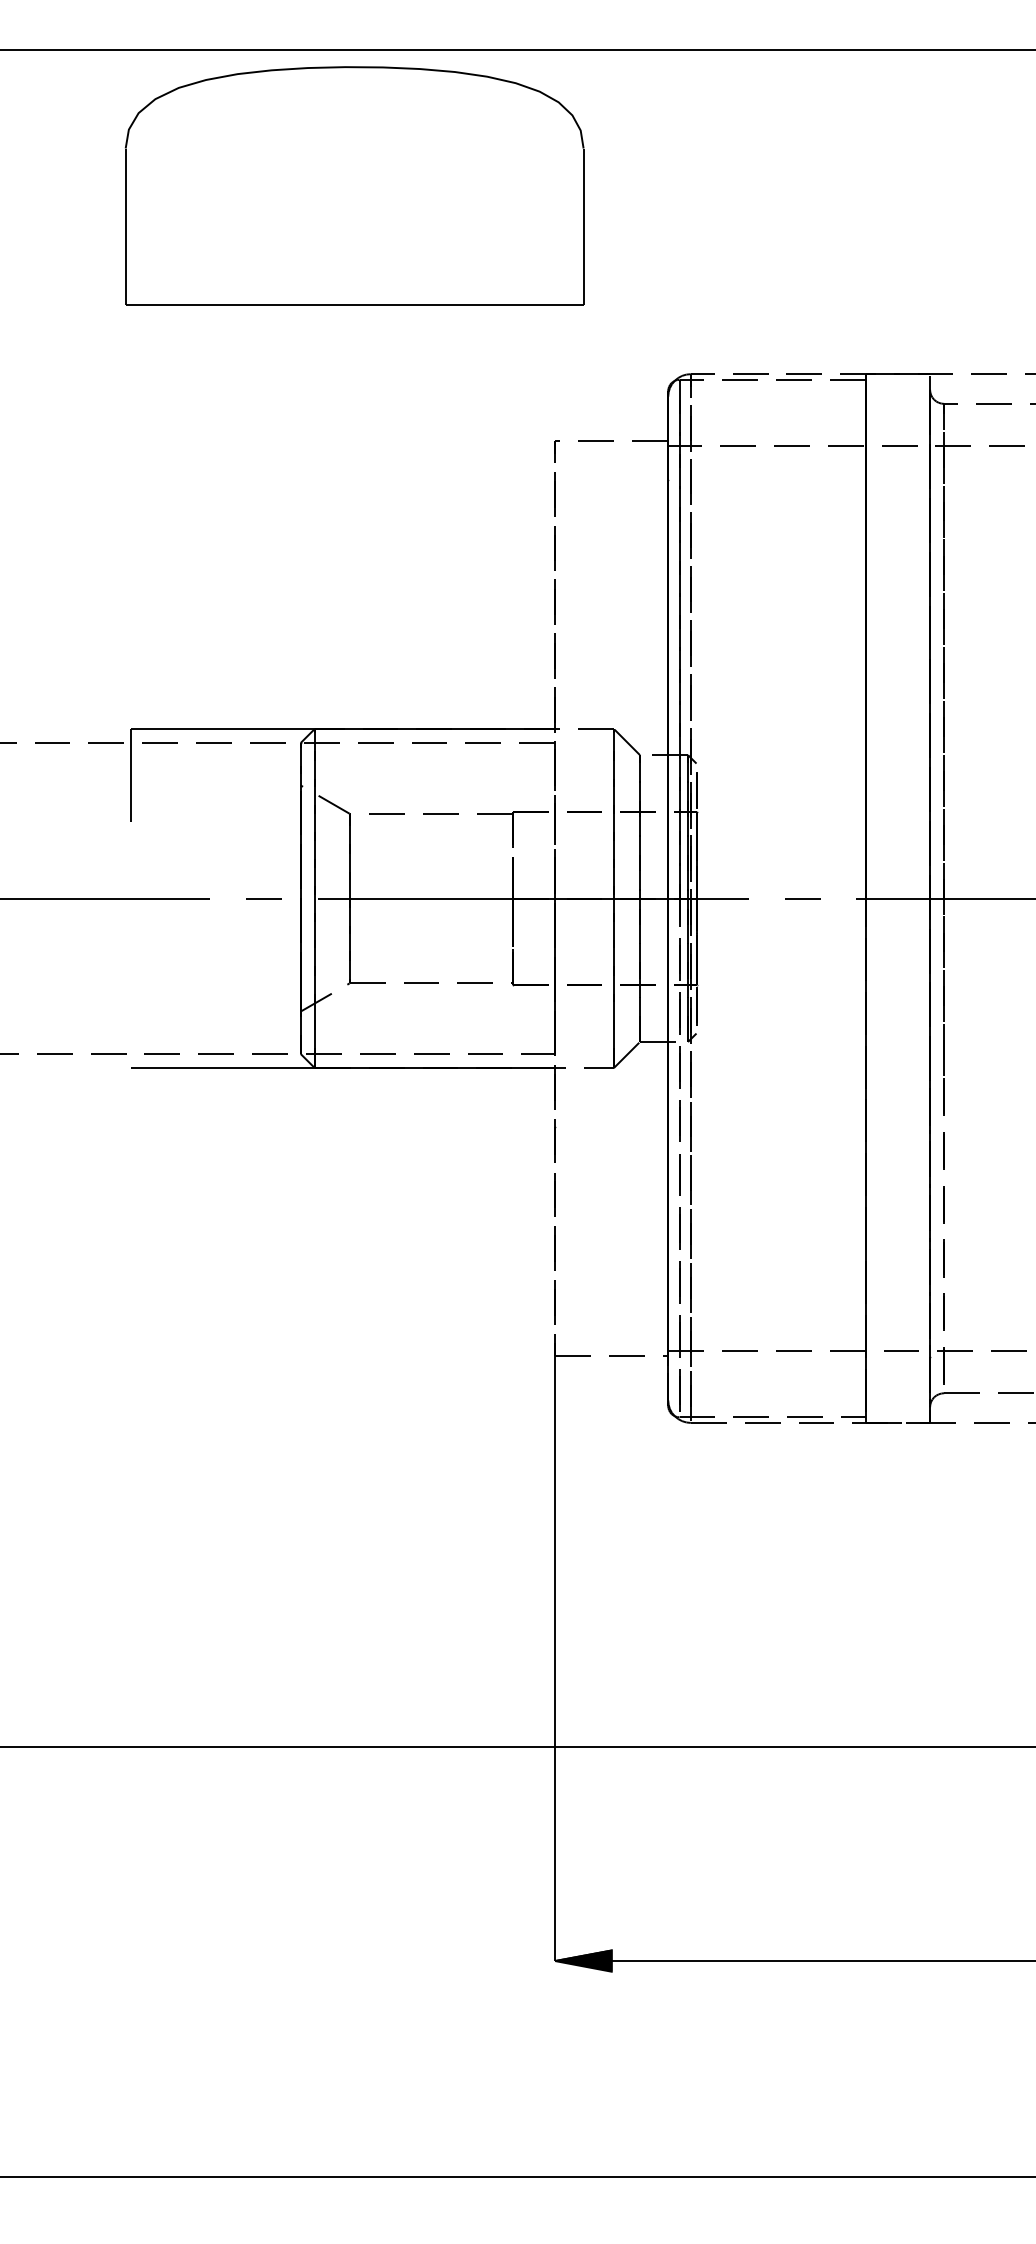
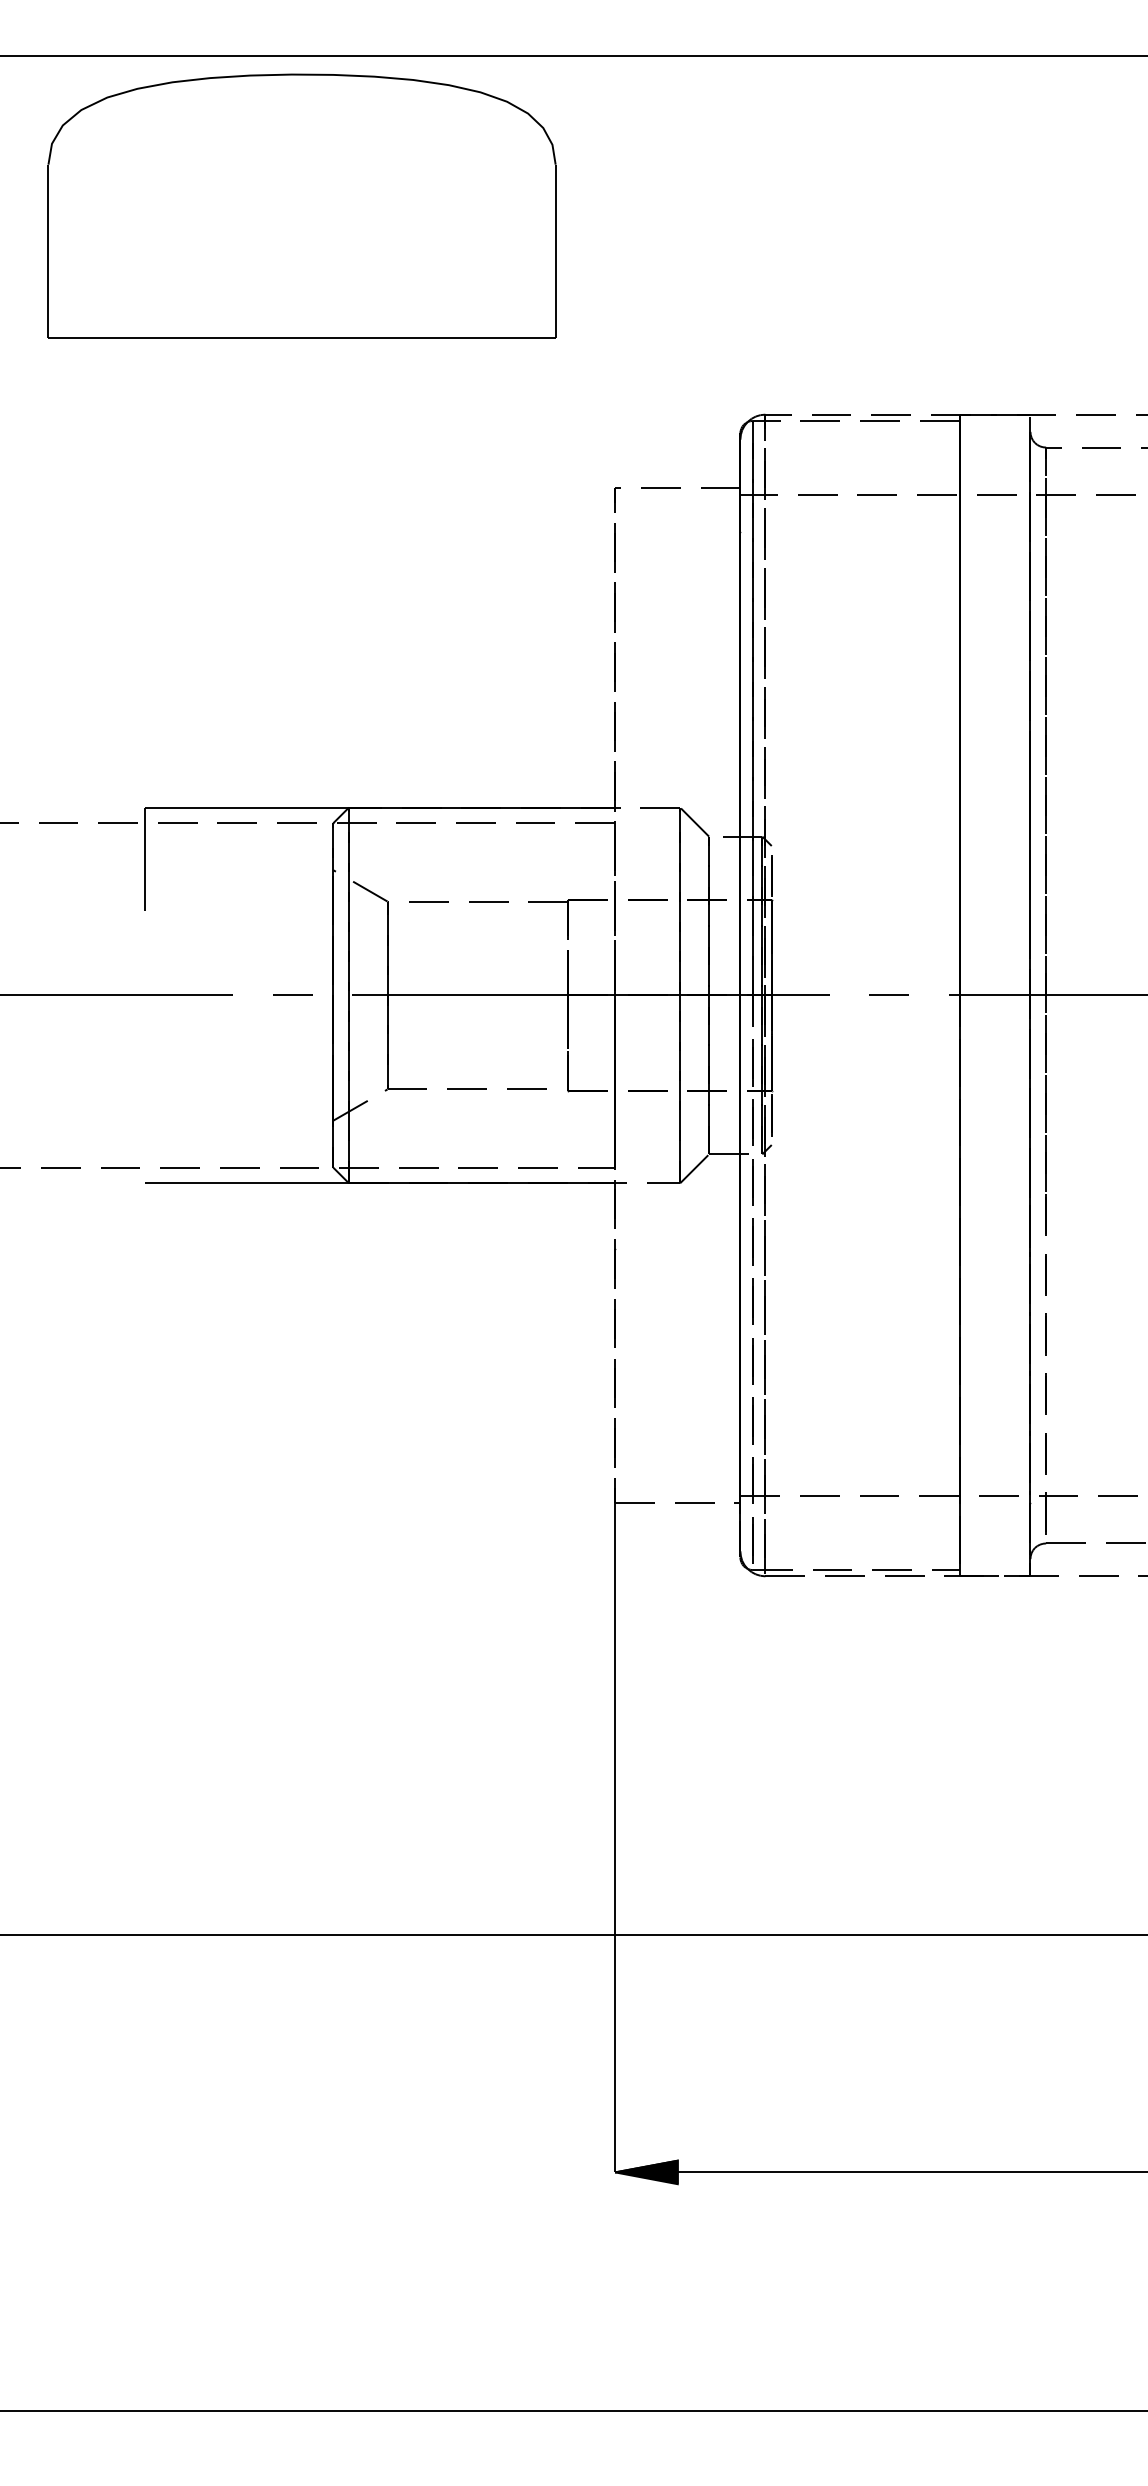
part: (354, 185) -> (301, 205), moved

